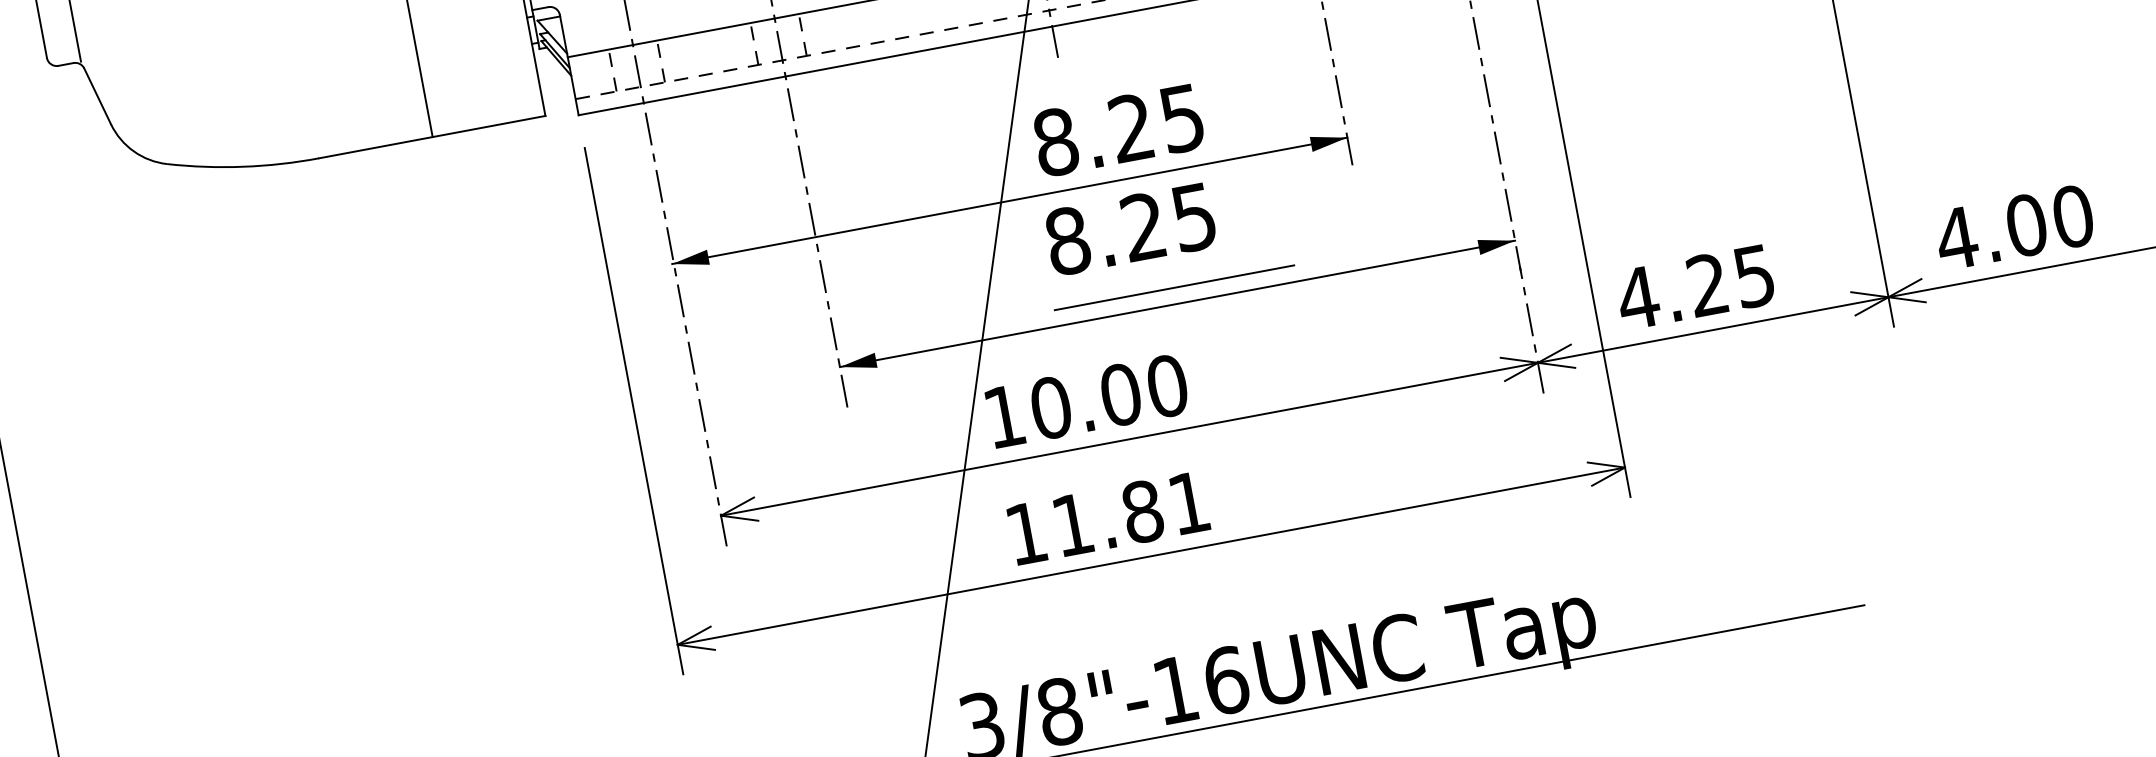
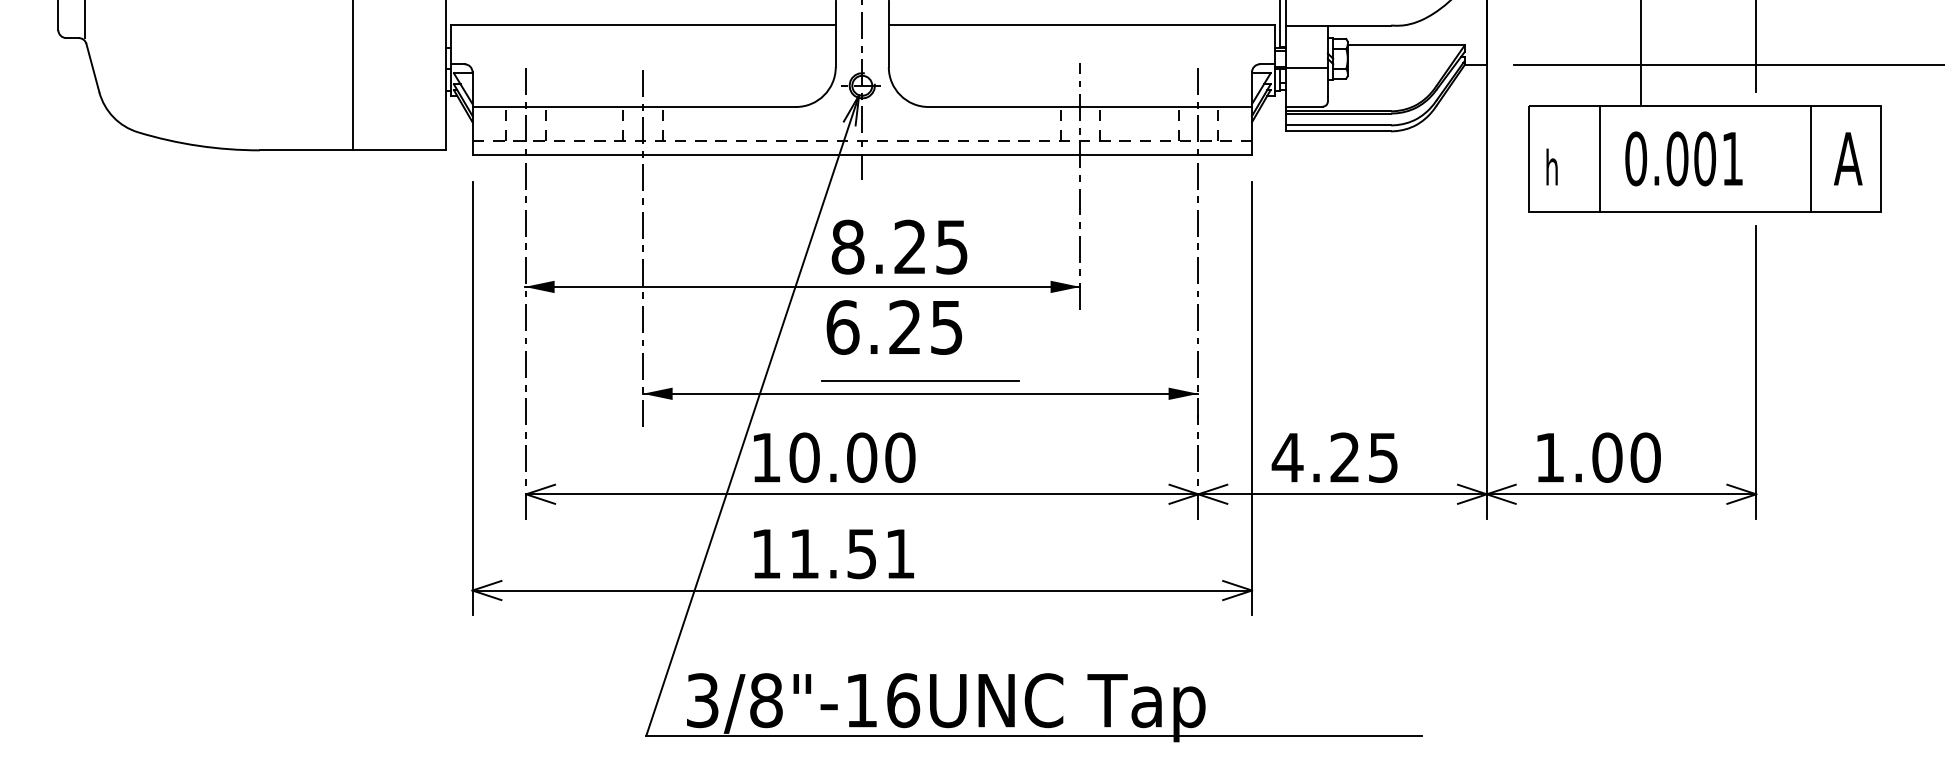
text: (1956, 238) -> (1549, 457), 4.00 -> 1.00
text: (1067, 241) -> (842, 327), 8.25 -> 6.25
text: (1143, 511) -> (862, 553), 11.81 -> 11.51

